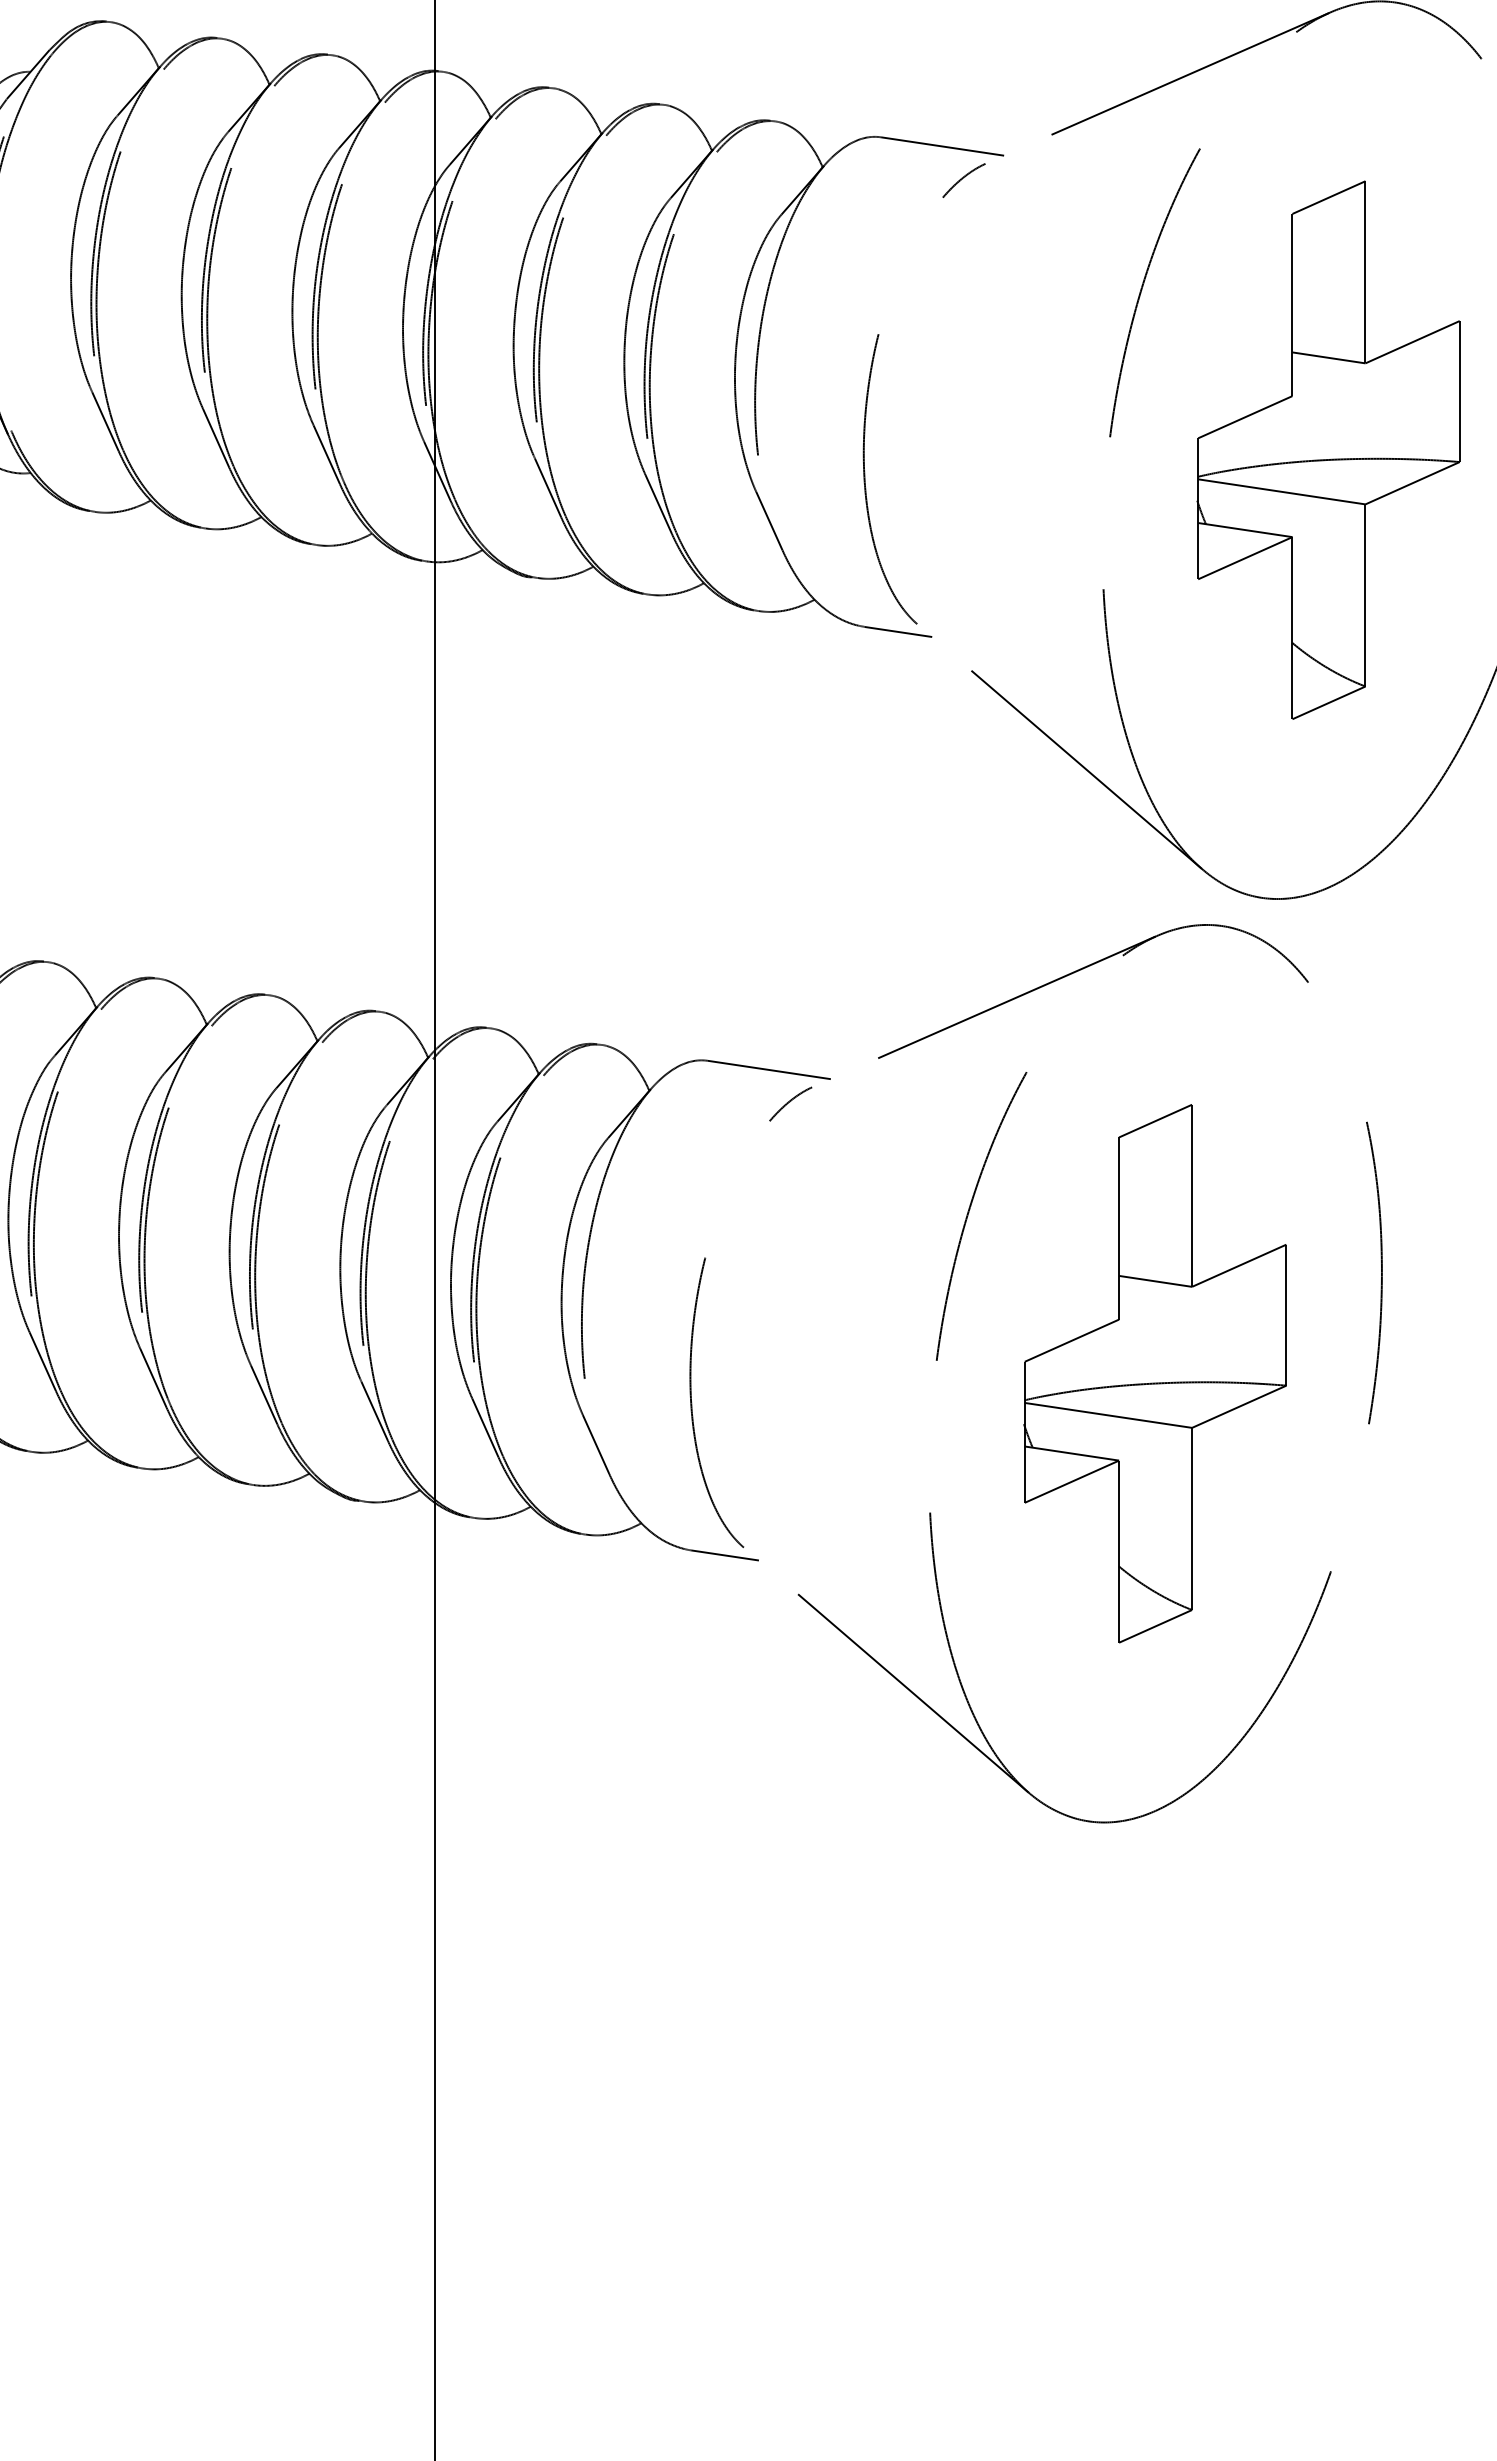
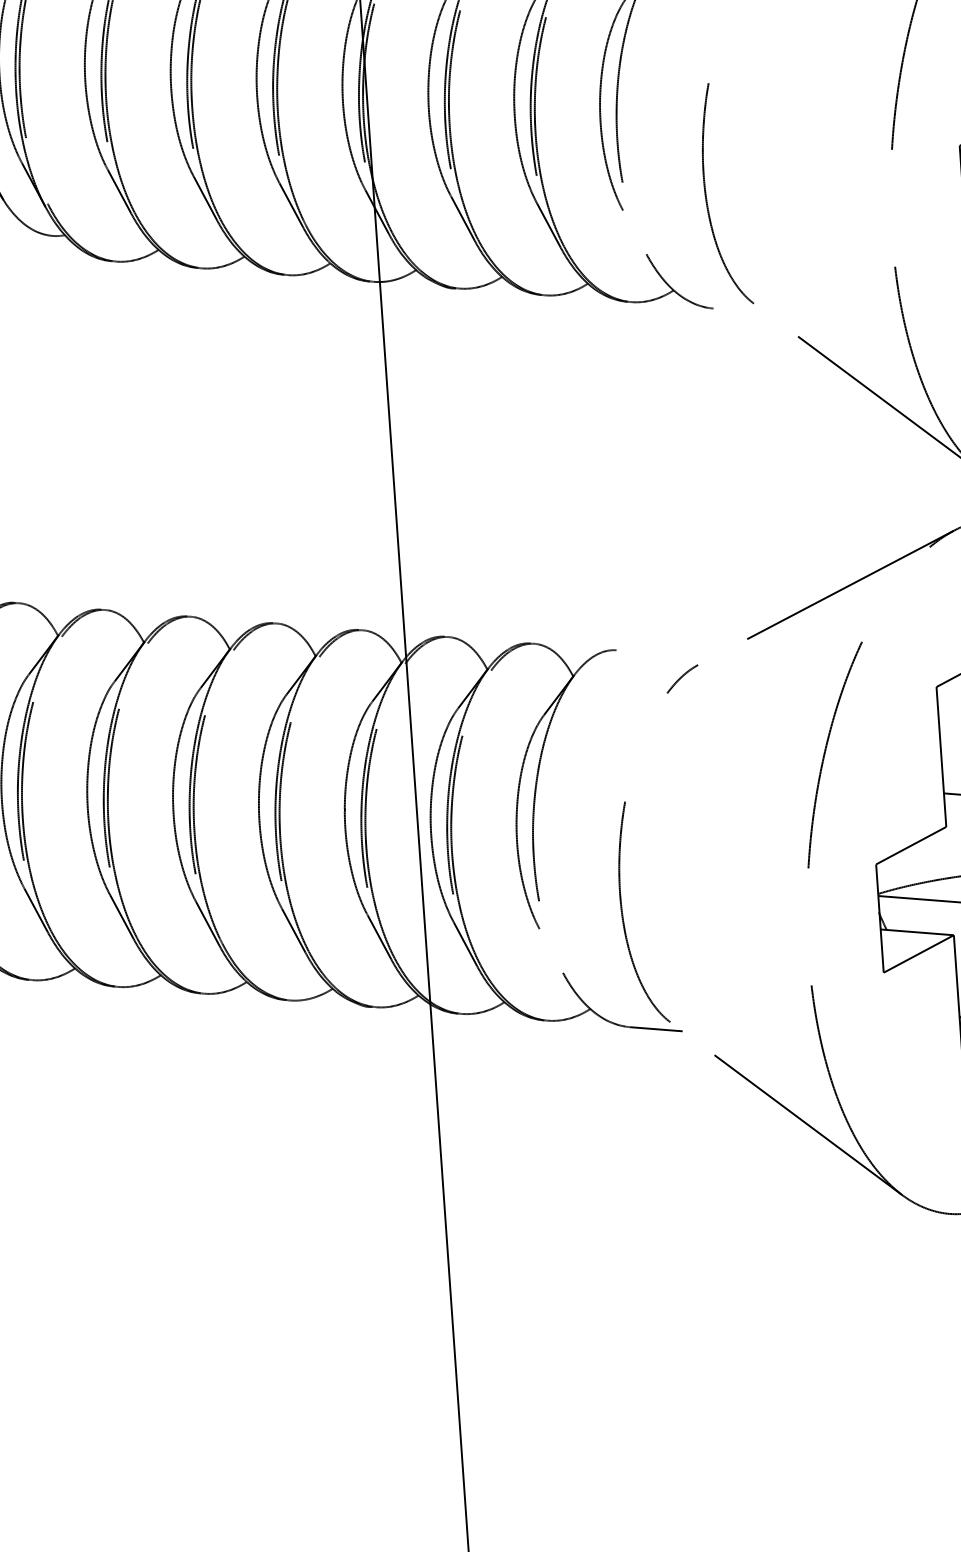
line: (769, 520) -> (634, 231), removed
line: (898, 631) -> (739, 310), removed
line: (768, 1069) -> (663, 653), removed
line: (595, 1444) -> (550, 950), removed

